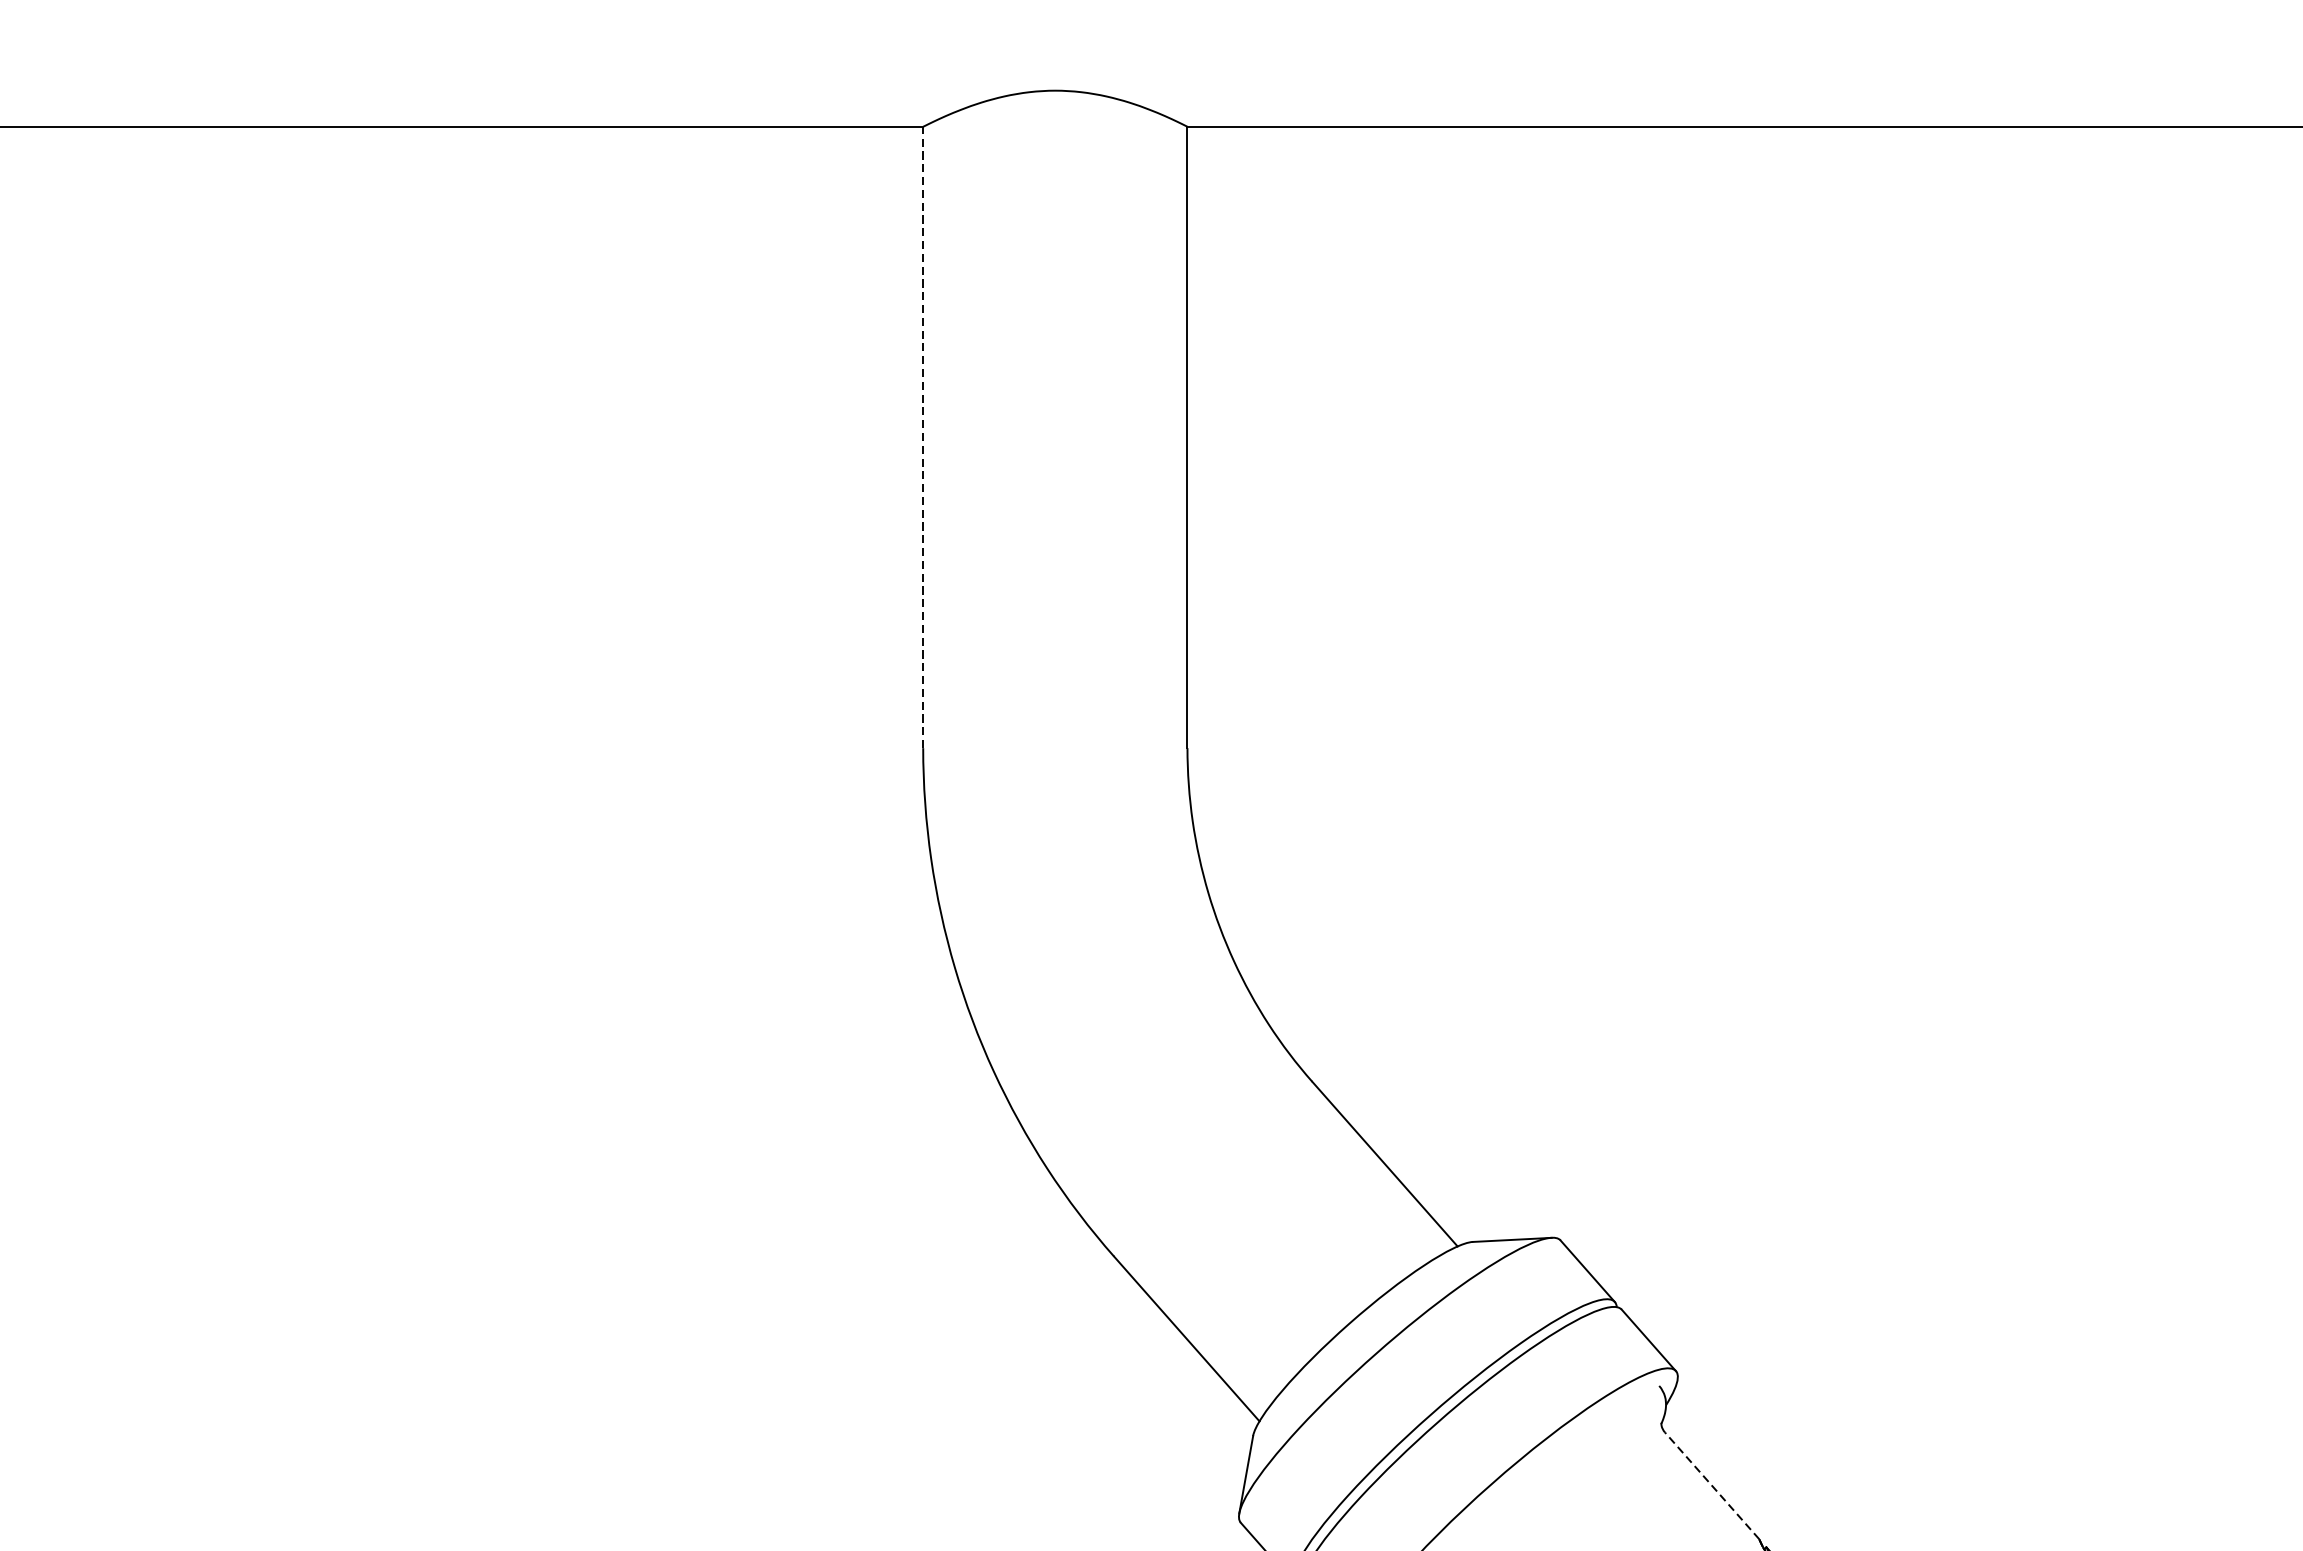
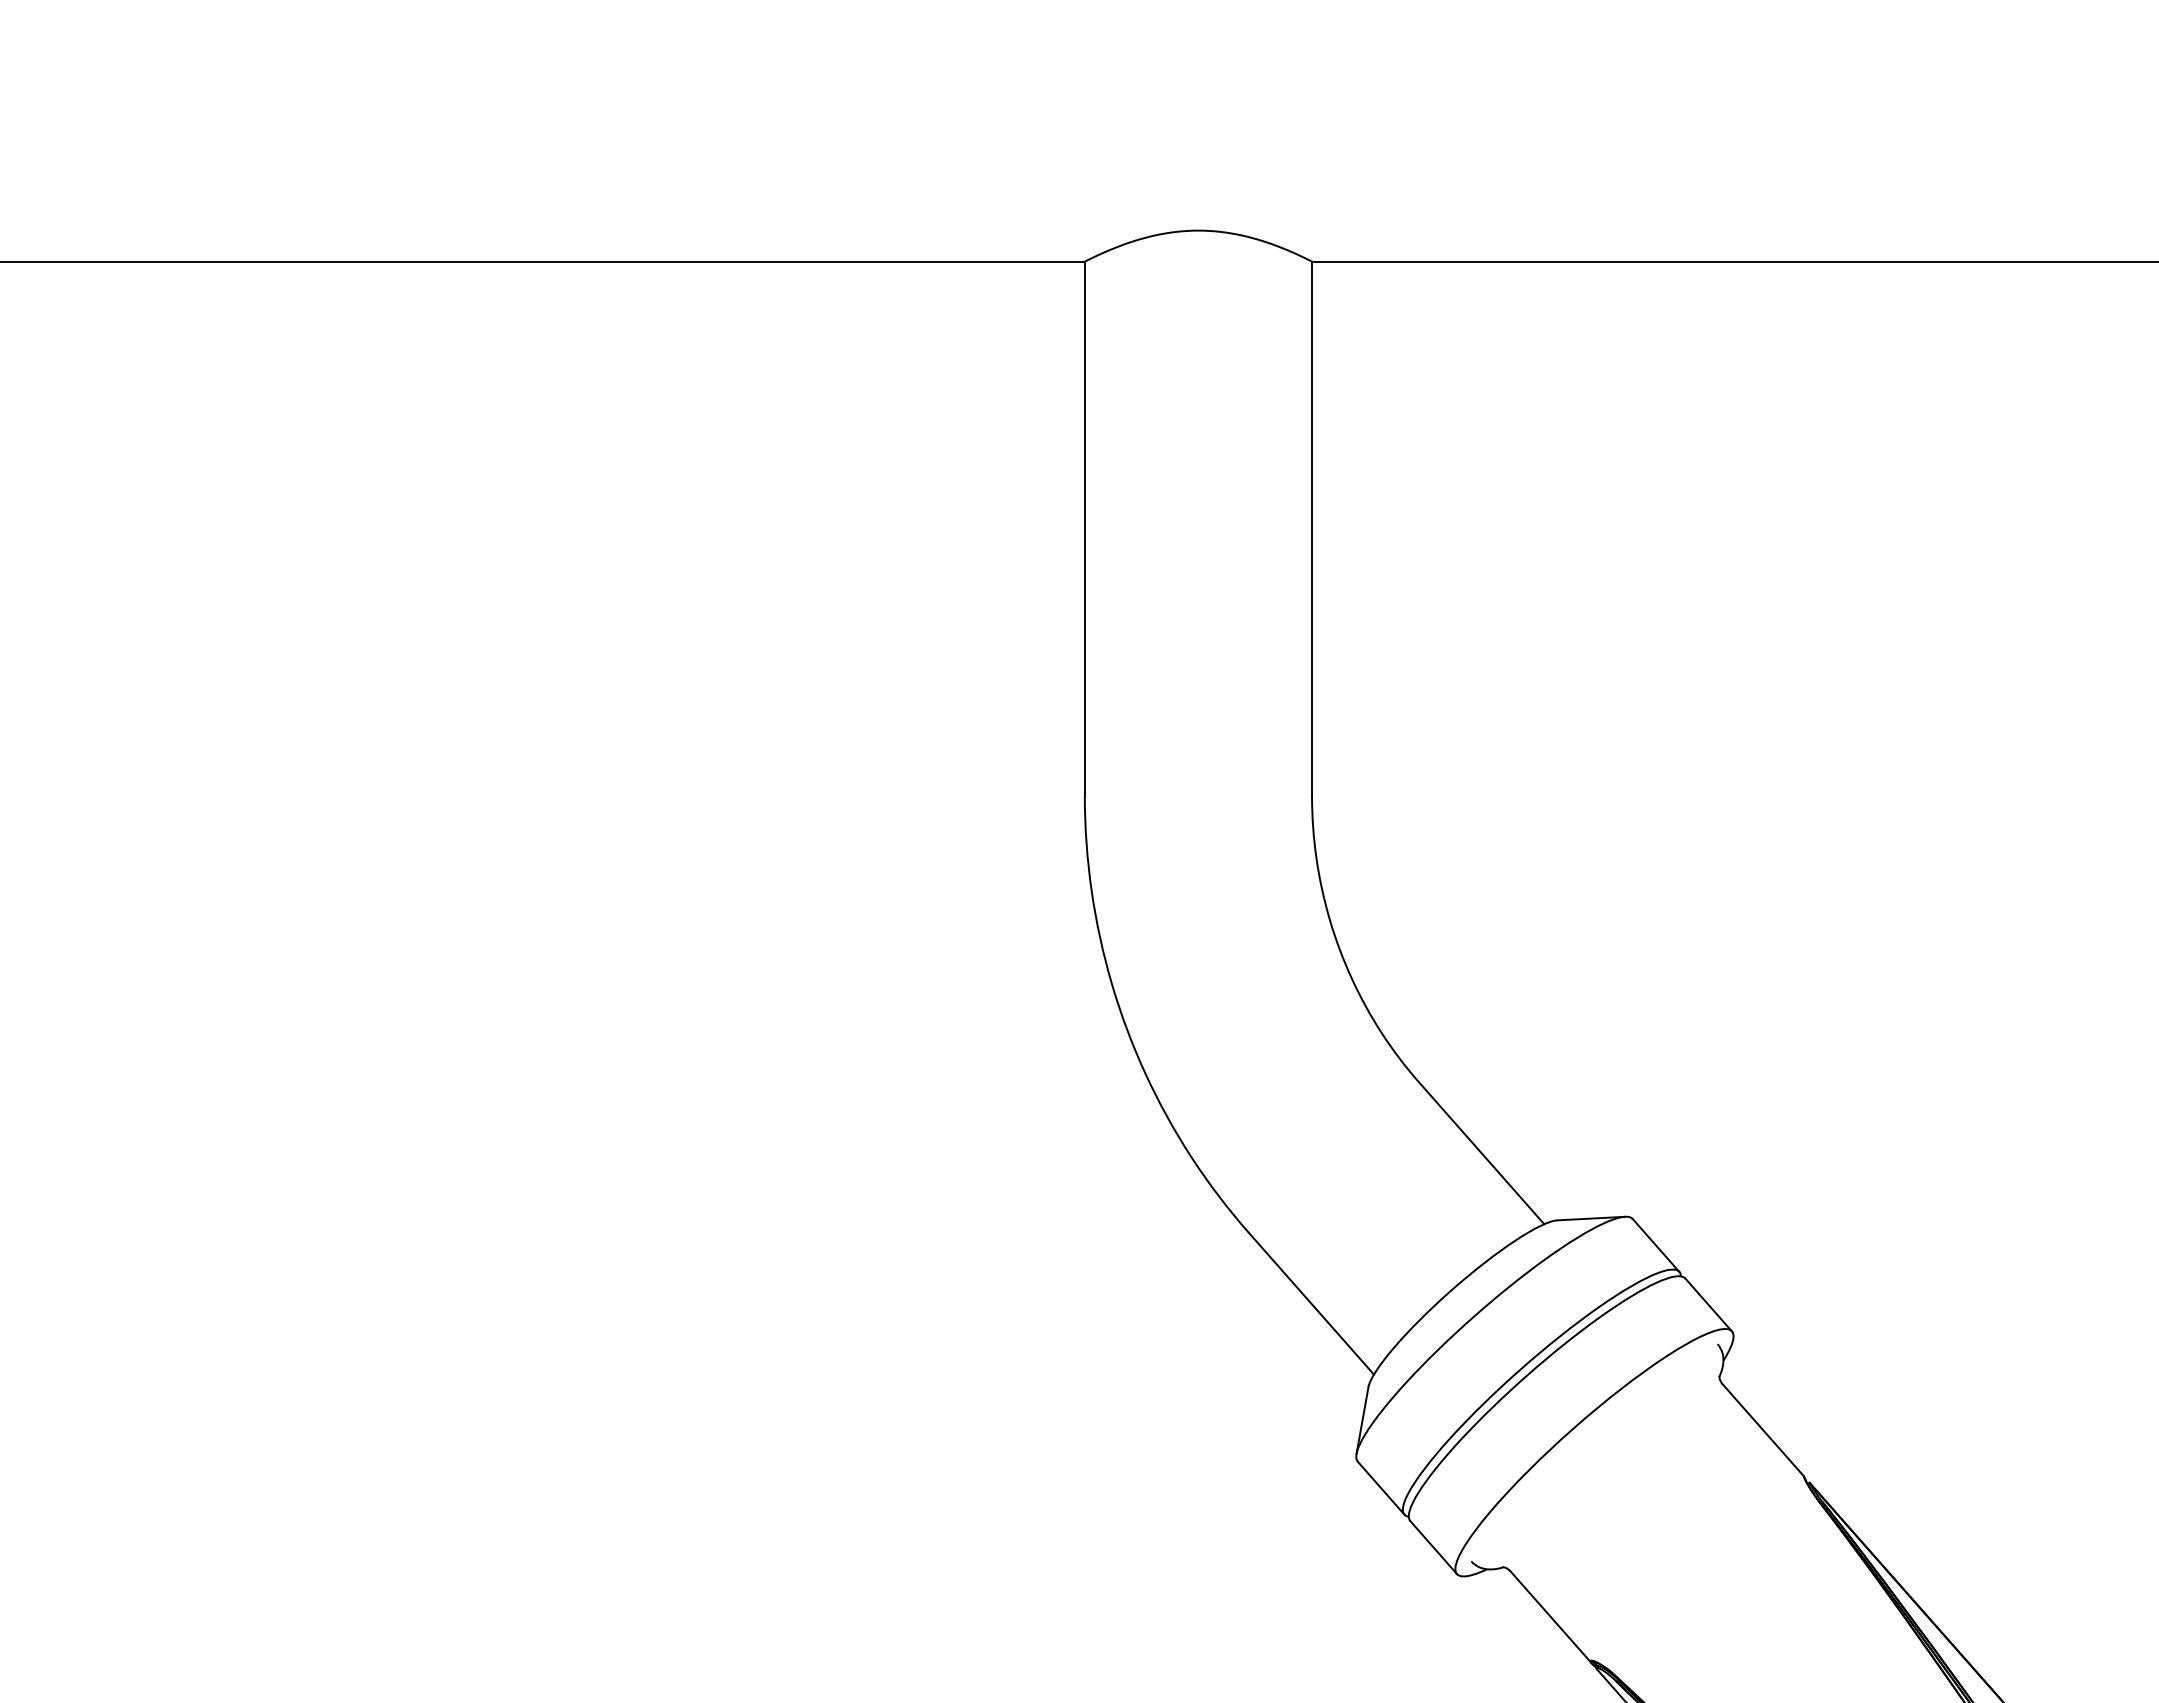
line: (922, 437) -> (1084, 528), dashed -> solid
line: (1711, 1485) -> (1762, 1429), dashed -> solid

